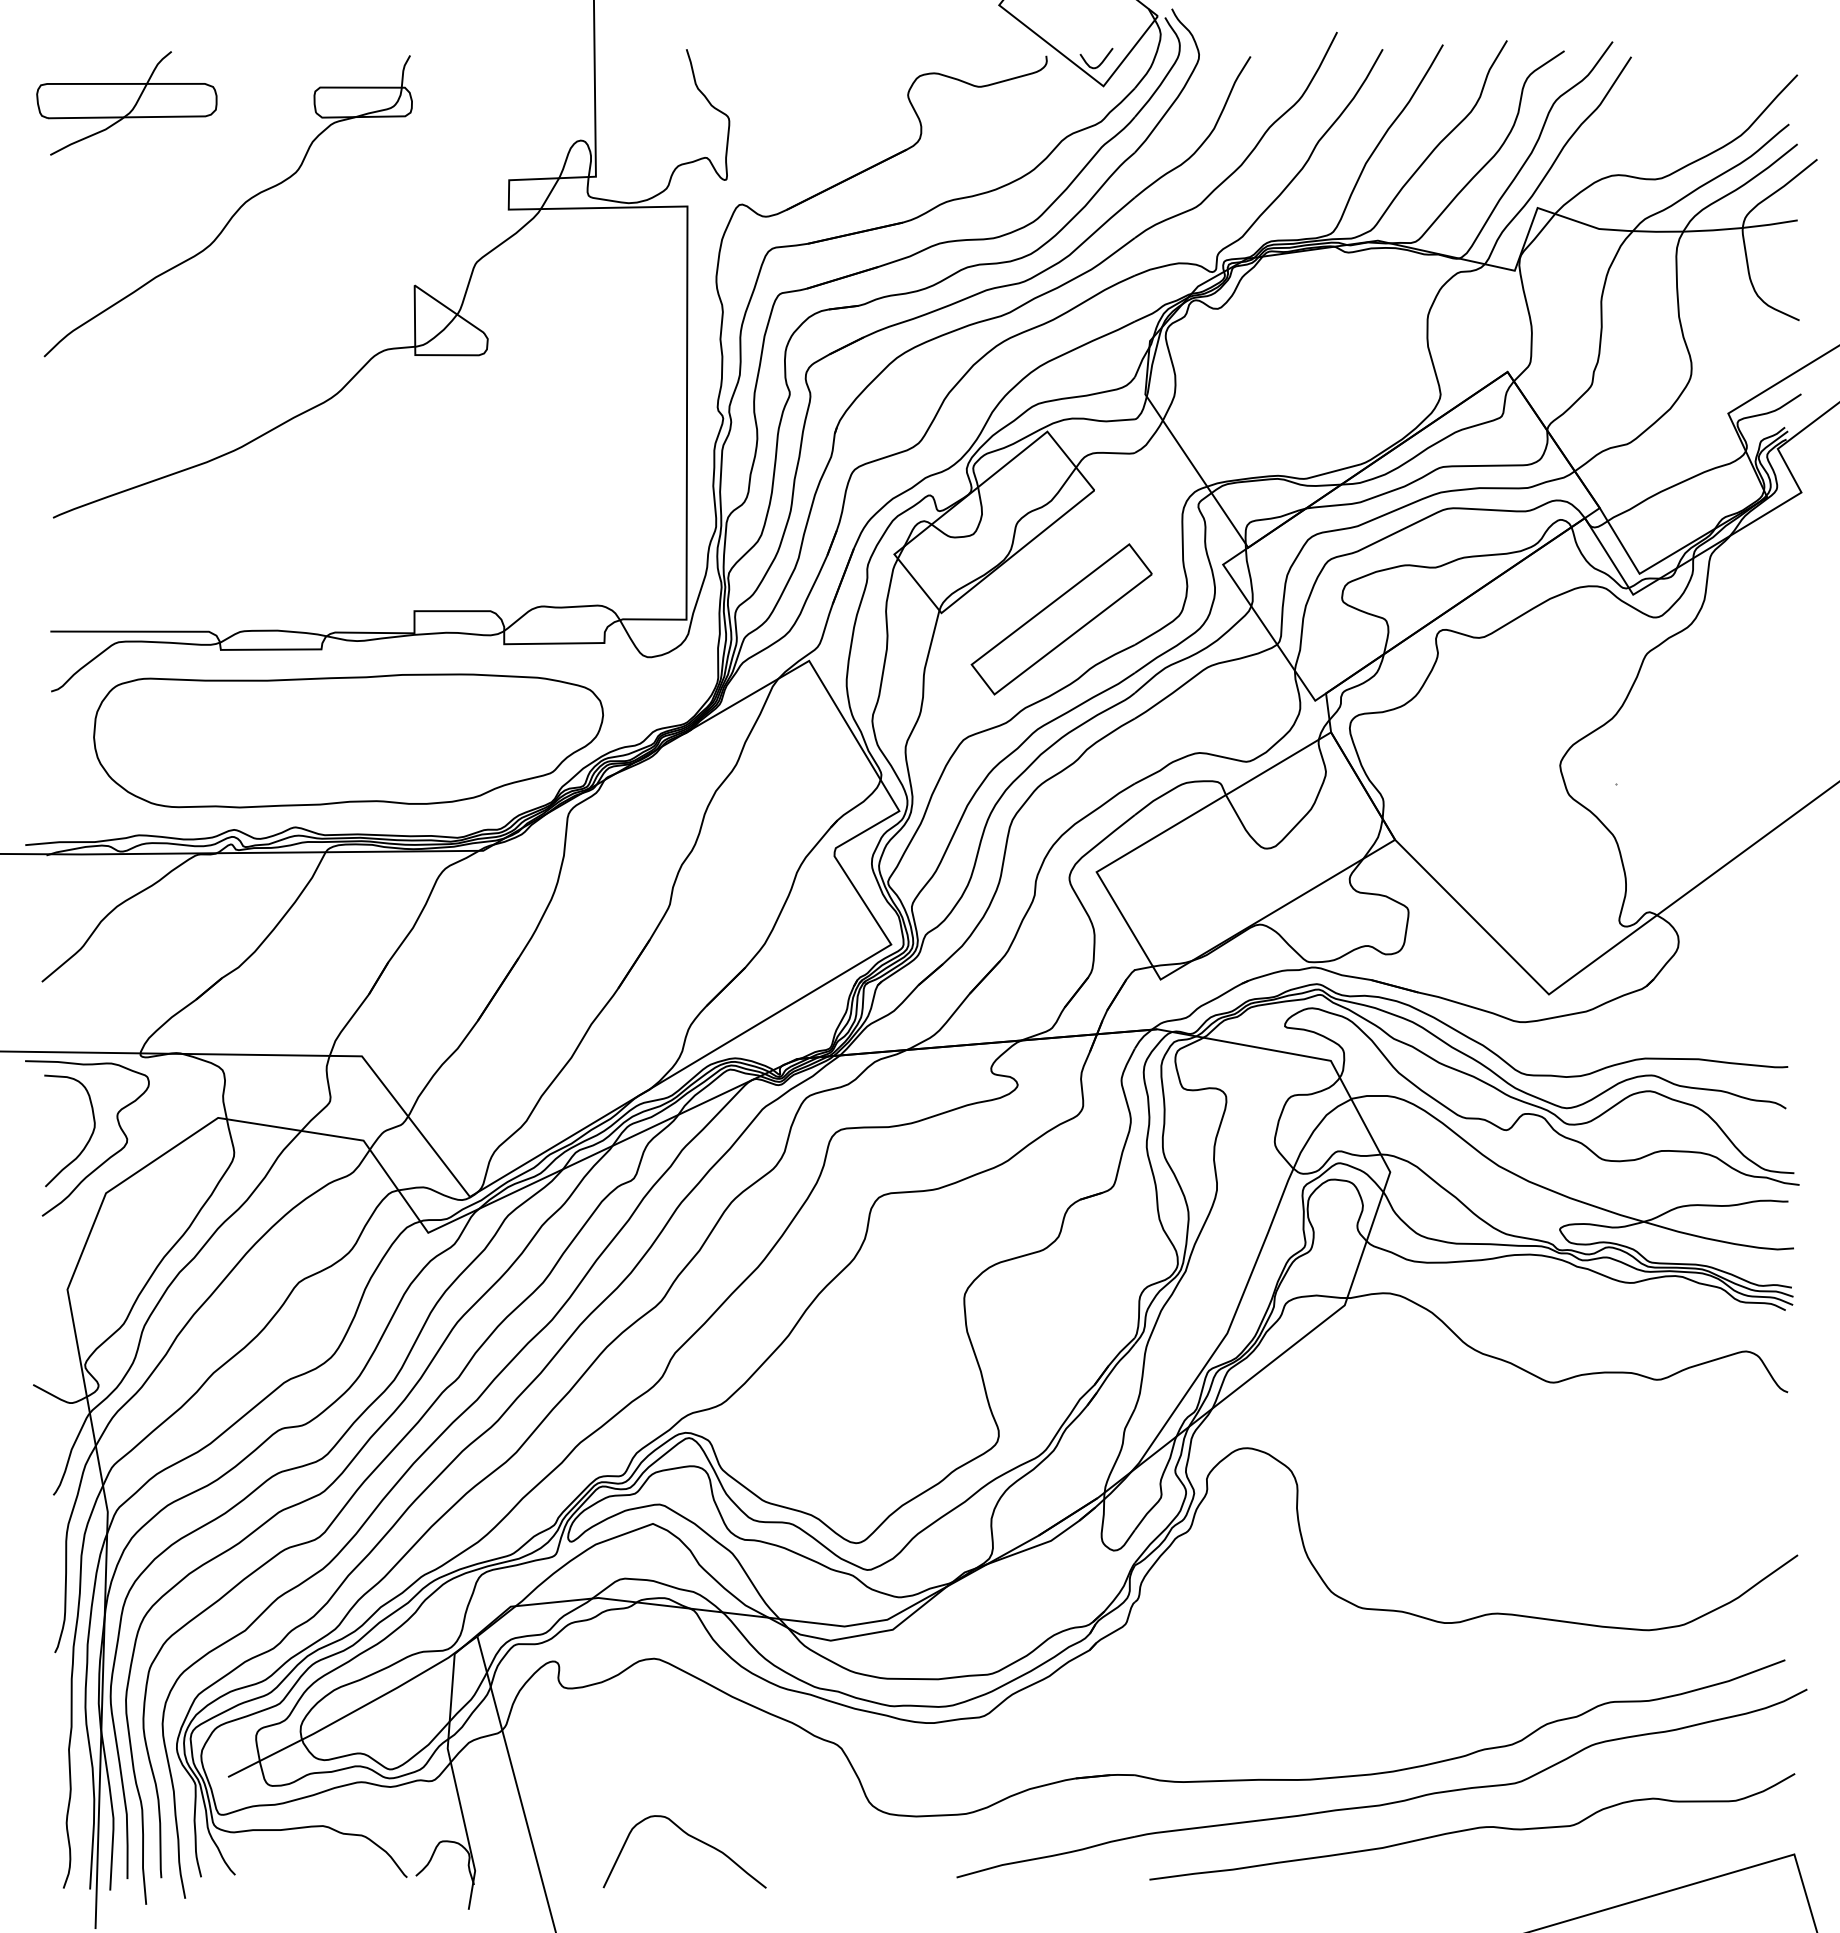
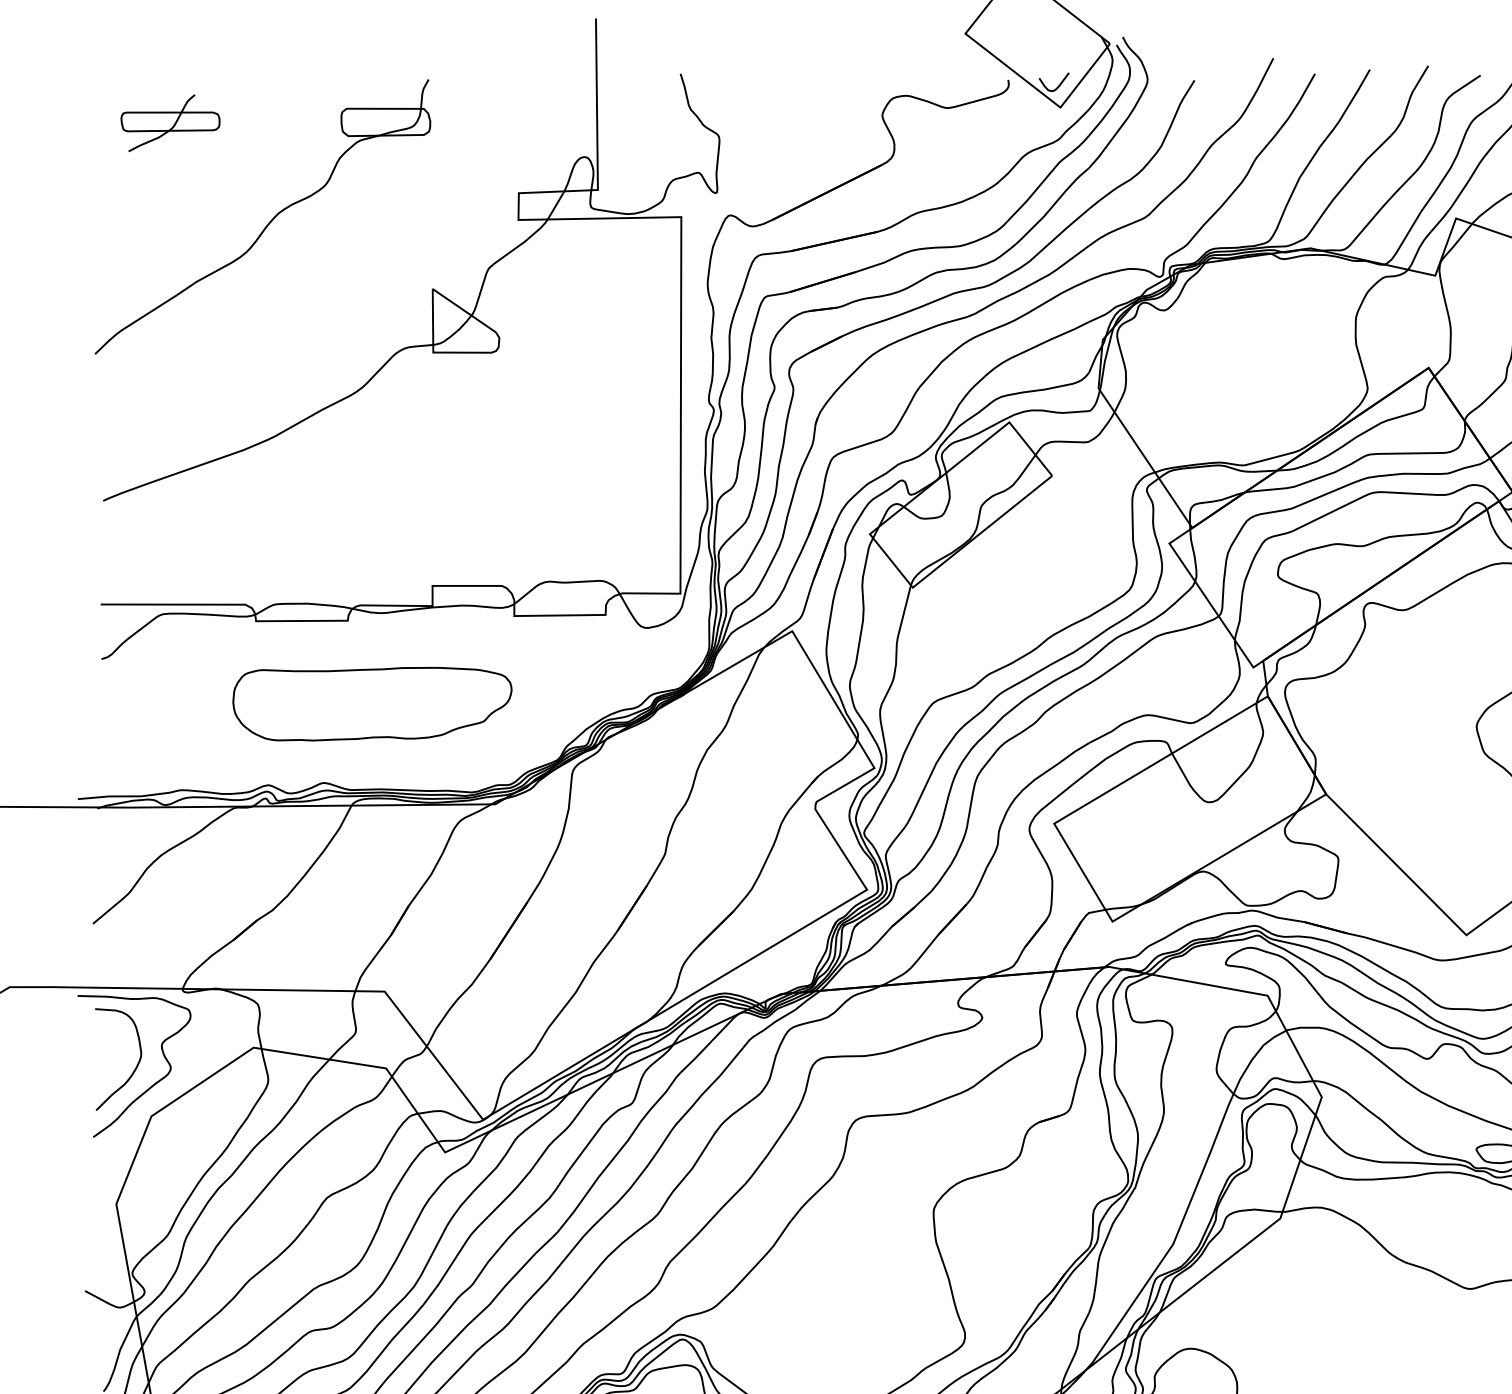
part: (126, 103) -> (170, 123), size x0.6
part: (1061, 619) -> (1022, 593), removed
part: (348, 740) -> (372, 703), size x0.6

